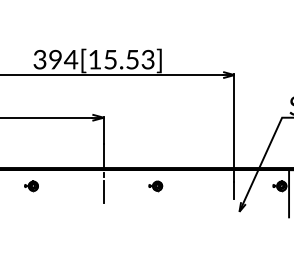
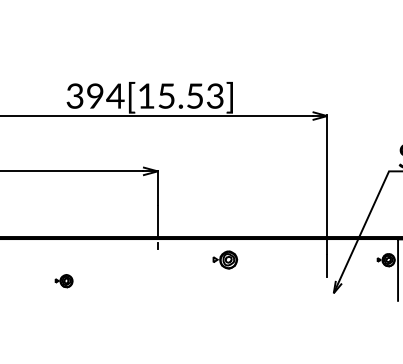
part: (31, 186) -> (63, 281), moved
part: (155, 186) -> (224, 260), size x1.4
line: (103, 191) -> (157, 267), removed

